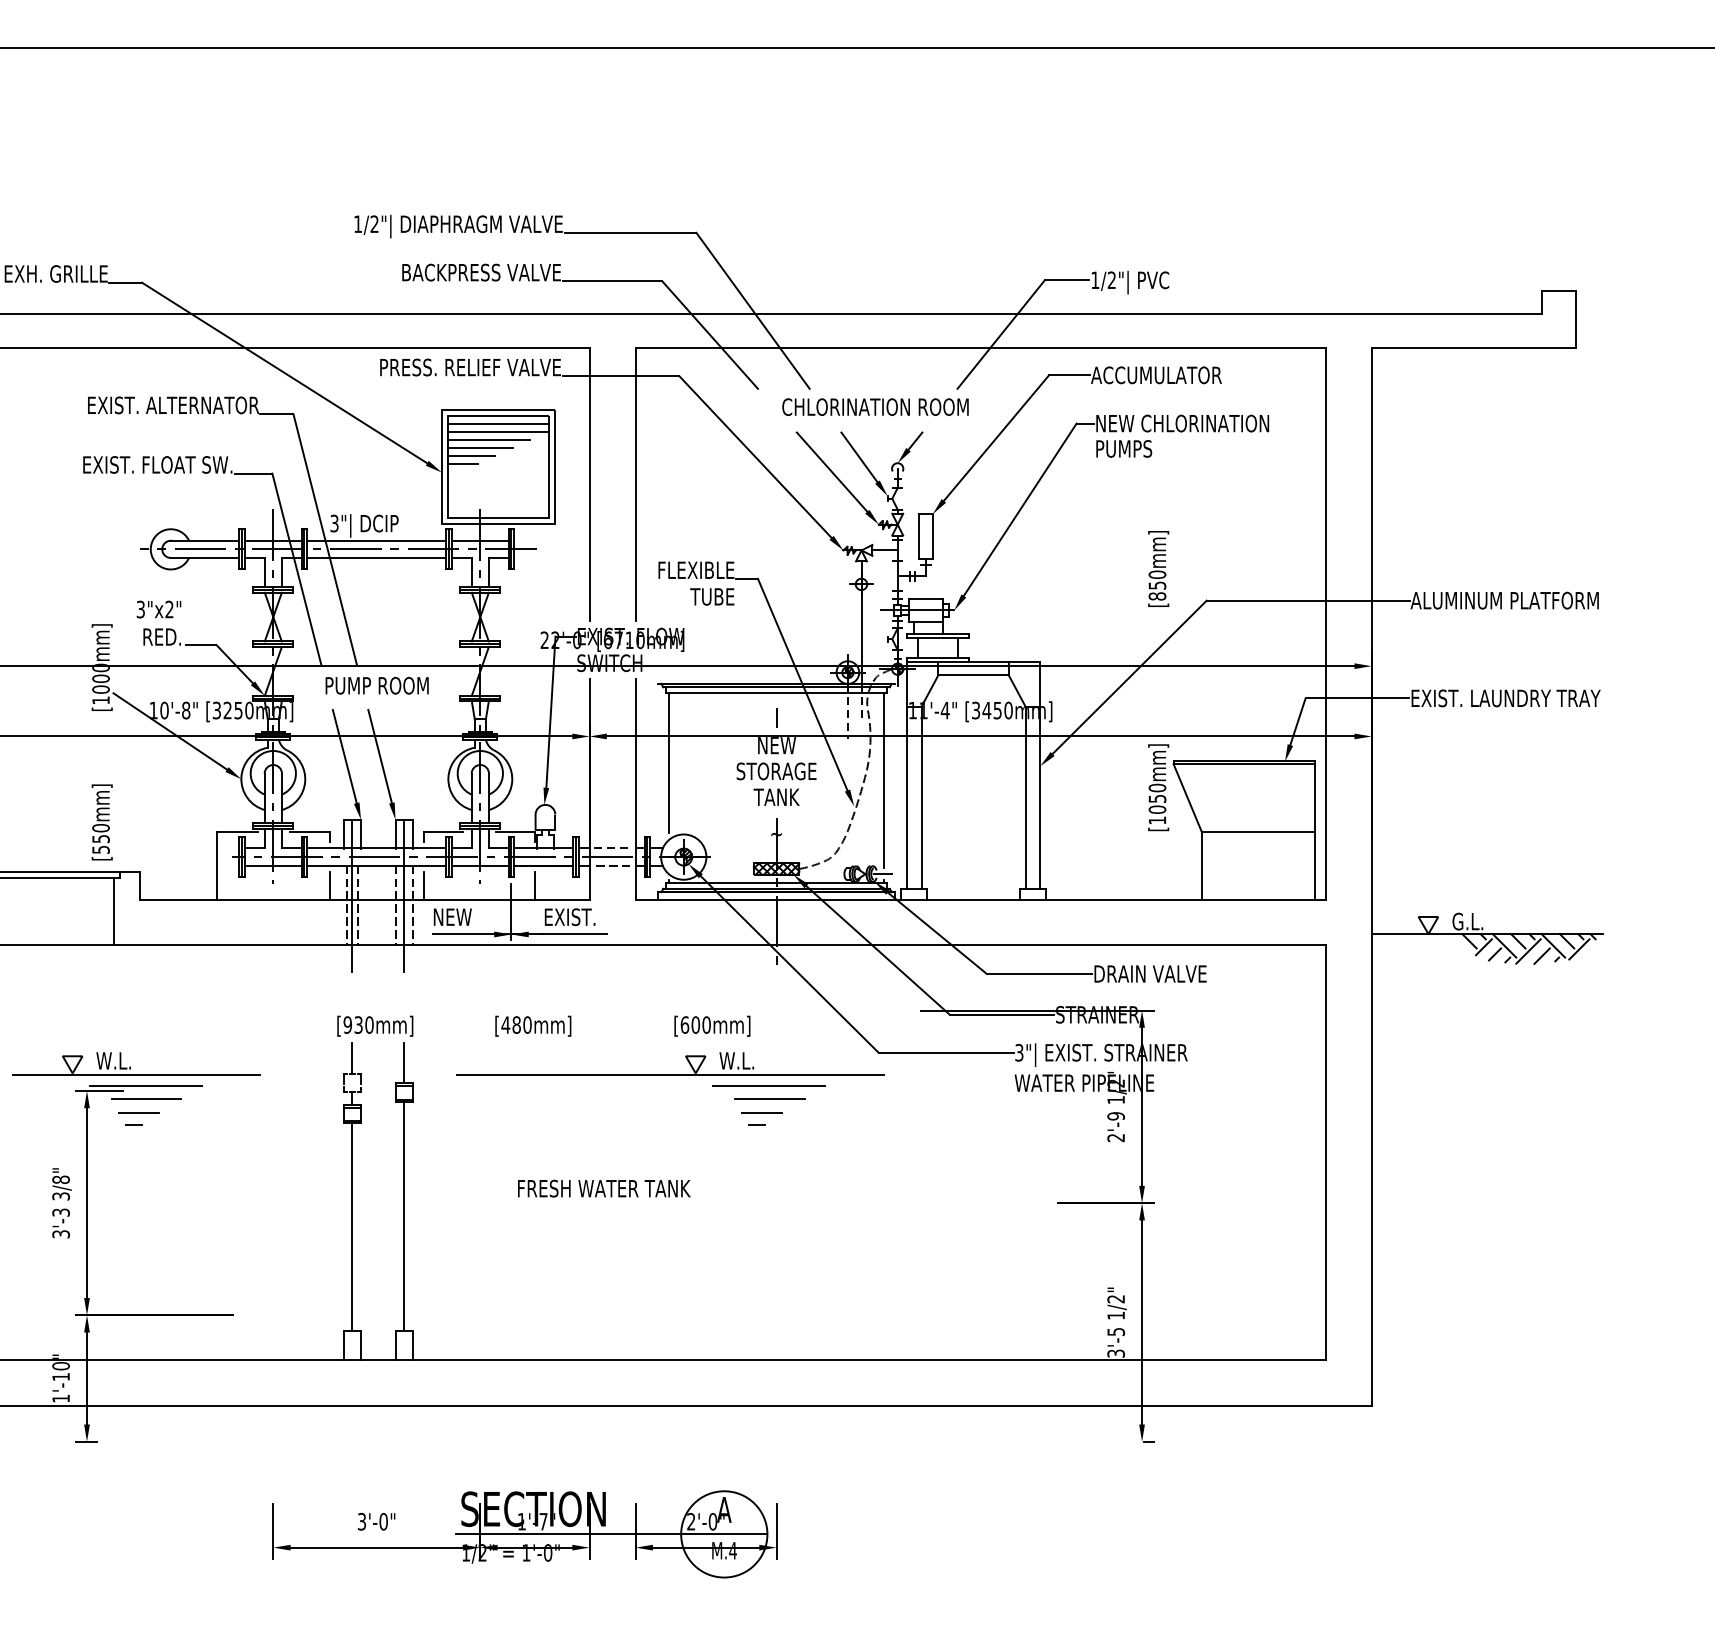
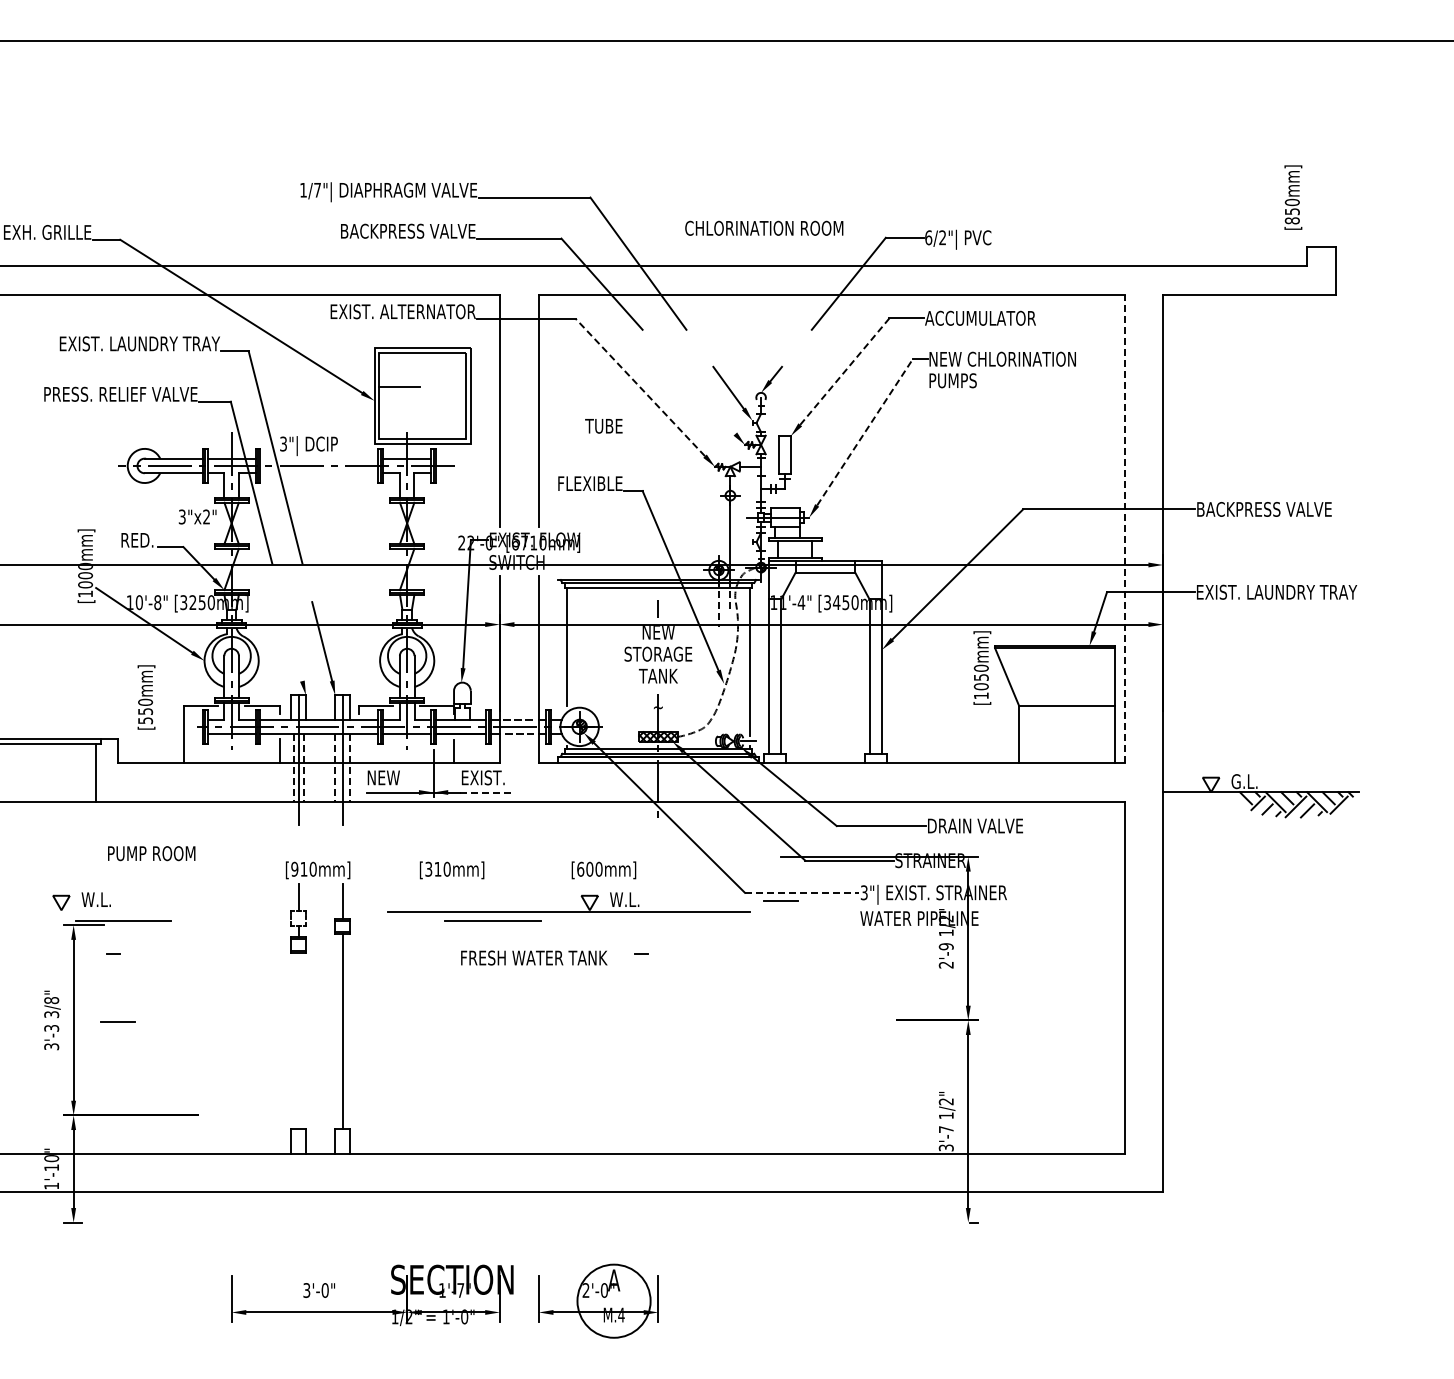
text: (374, 223) -> (317, 189), 1/2"| -> 1/7"|
text: (1095, 279) -> (928, 237), 1/2"| -> 6/2"|
text: (470, 367) -> (398, 311), PRESS. RELIEF VALVE -> EXIST. ALTERNATOR
text: (164, 404) -> (139, 343), EXIST. ALTERNATOR -> EXIST. LAUNDRY TRAY
text: (875, 406) -> (764, 227), moved
line: (498, 423) -> (422, 359), removed
line: (498, 432) -> (422, 366), removed
line: (997, 437) -> (845, 371), solid -> dashed
line: (488, 440) -> (414, 373), removed
line: (479, 448) -> (406, 380), removed
line: (755, 456) -> (640, 387), solid -> dashed
text: (142, 463) -> (120, 393), EXIST. FLOAT SW. -> PRESS. RELIEF VALVE
line: (463, 463) -> (392, 393), removed
line: (832, 472) -> (705, 400), removed
line: (1020, 508) -> (865, 431), solid -> dashed
line: (376, 540) -> (319, 458), removed
line: (376, 558) -> (319, 473), removed
text: (1158, 568) -> (1293, 197), moved
text: (711, 597) -> (603, 426), moved
text: (1504, 600) -> (1275, 509), ALUMINUM PLATFORM -> BACKPRESS VALVE
text: (158, 608) -> (197, 516), moved
line: (1326, 623) -> (1124, 528), solid -> dashed
text: (376, 685) -> (151, 853), moved
line: (345, 756) -> (292, 641), removed
text: (102, 822) -> (146, 697), moved
line: (424, 886) -> (359, 751), removed
line: (575, 934) -> (487, 792), solid -> dashed
text: (358, 1024) -> (303, 868), [930mm] -> [910mm]
text: (511, 1024) -> (433, 868), [480mm] -> [310mm]
line: (946, 1052) -> (802, 892), solid -> dashed
line: (136, 1074) -> (115, 911), removed
line: (768, 1085) -> (492, 920), moved
line: (146, 1099) -> (124, 932), removed
line: (769, 1099) -> (652, 932), removed
line: (138, 1112) -> (117, 1021), moved
line: (761, 1112) -> (780, 900), moved
text: (604, 1188) -> (534, 957), moved
line: (352, 1226) -> (298, 1040), removed
text: (1116, 1331) -> (946, 1129), 3'-5 -> 3'-7
line: (611, 1534) -> (518, 1301), removed

